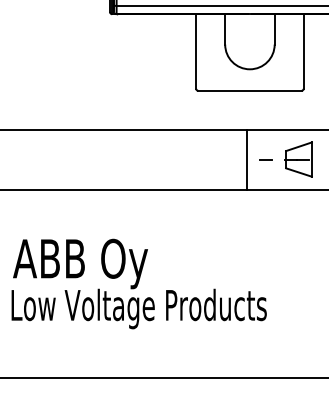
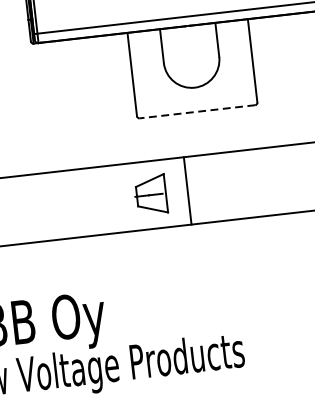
line: (249, 90) -> (196, 111), solid -> dashed
line: (247, 159) -> (187, 190), moved
line: (265, 159) -> (223, 186), removed
part: (298, 159) -> (150, 194), moved

